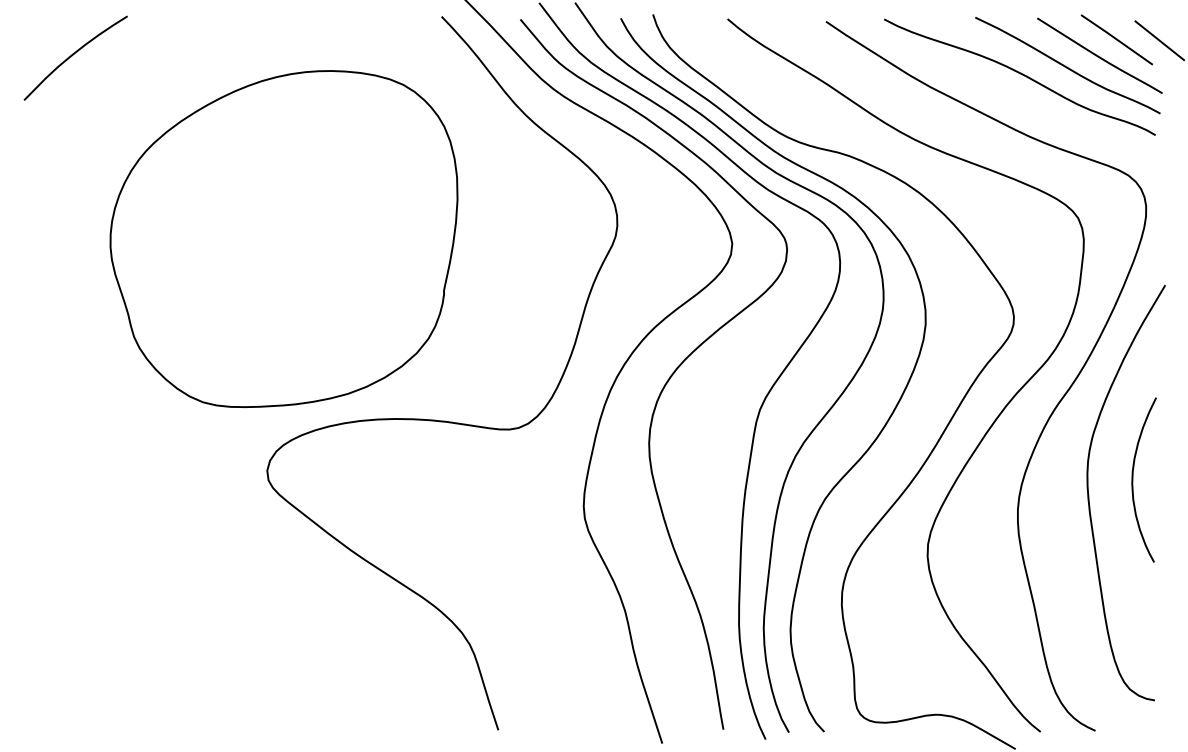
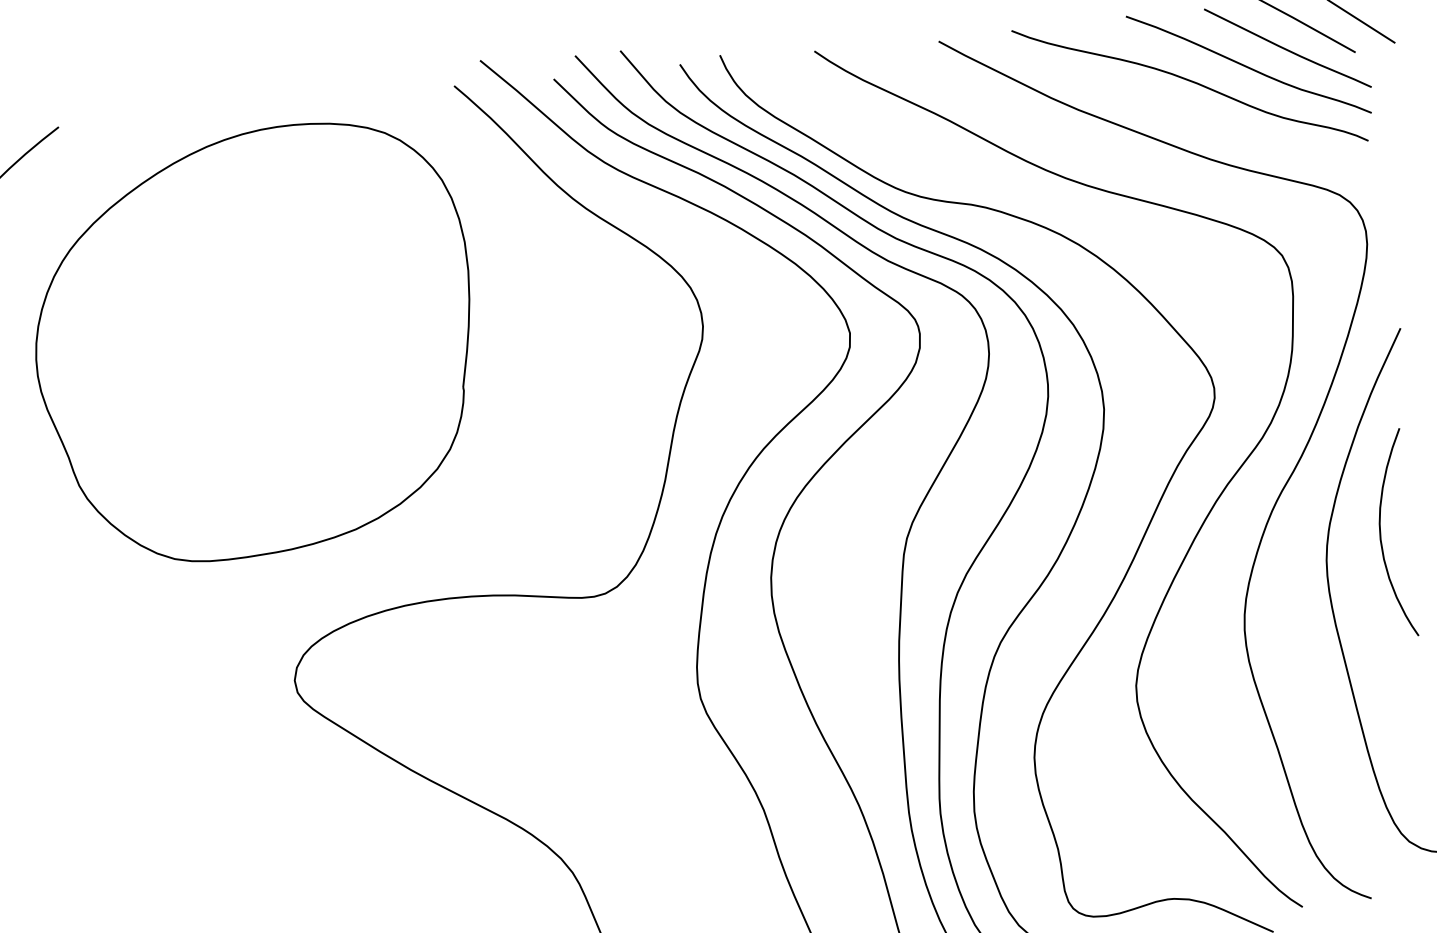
part: (283, 238) -> (254, 342), moved
curve: (1133, 479) -> (1381, 534), moved

